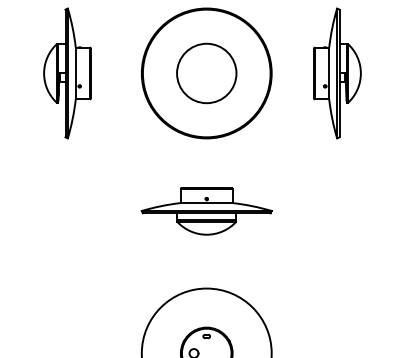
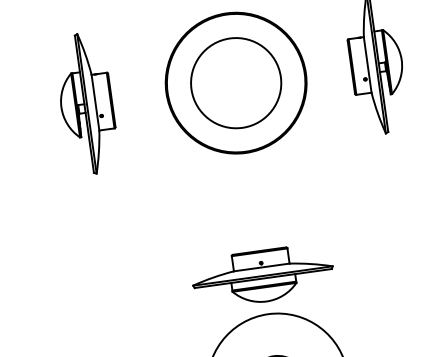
circle: (206, 73) -> (235, 83), size x1.4
part: (206, 211) -> (262, 276), moved

